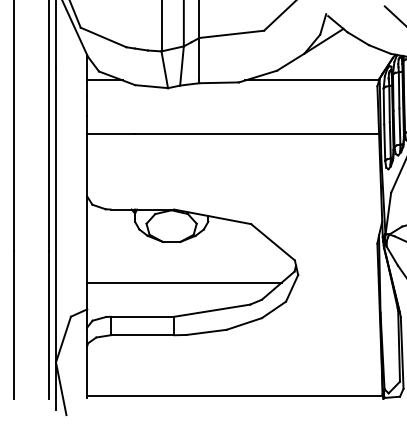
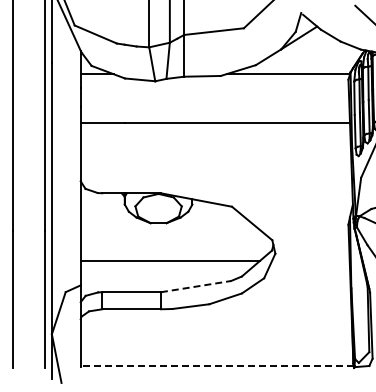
line: (212, 310) -> (196, 286), solid -> dashed
line: (234, 396) -> (216, 365), solid -> dashed

